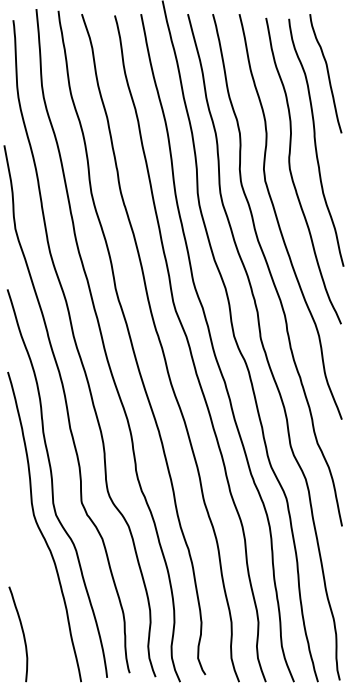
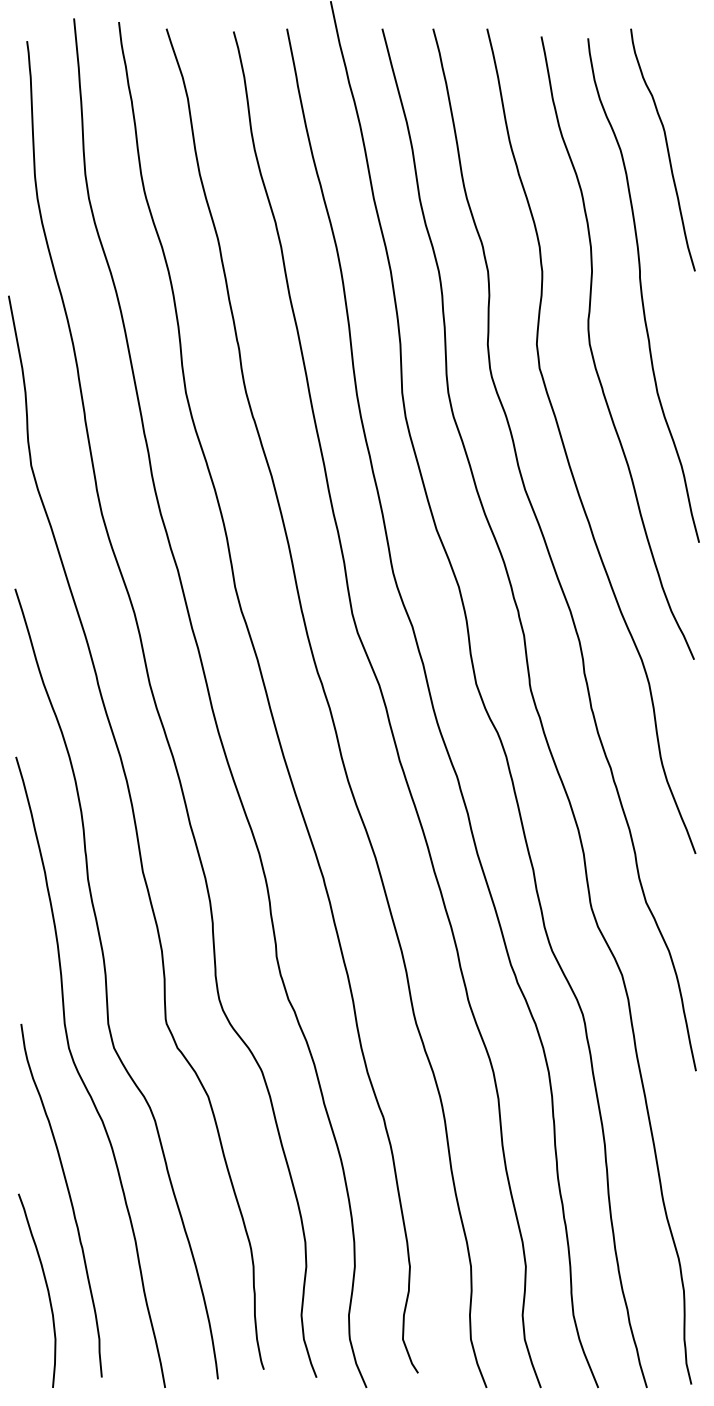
curve: (33, 589) -> (68, 1199), added

